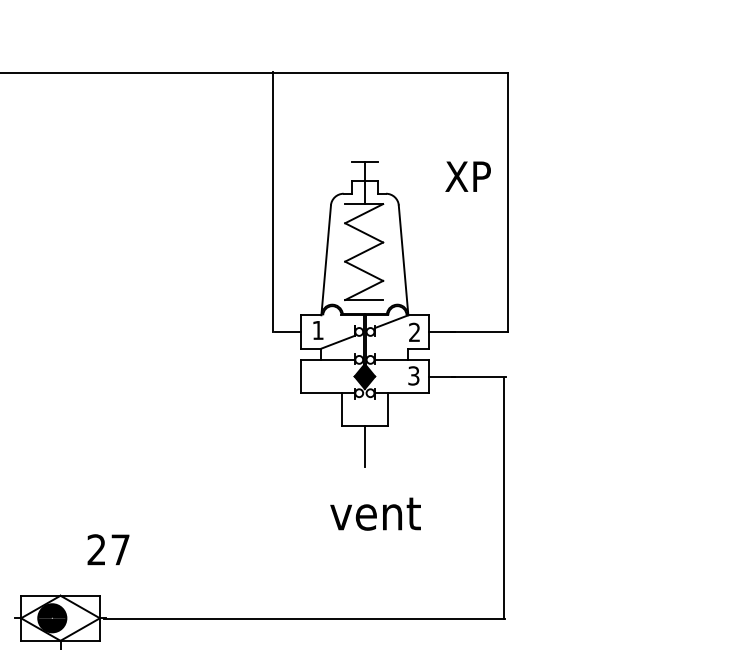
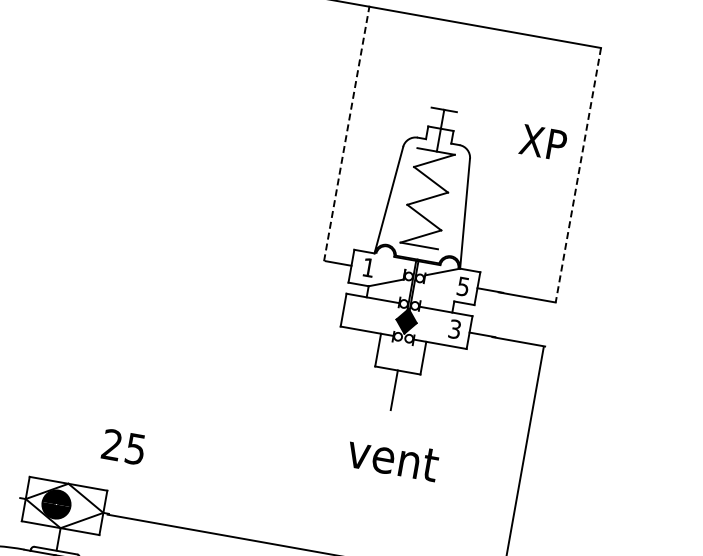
line: (273, 202) -> (347, 133), solid -> dashed
line: (508, 203) -> (578, 176), solid -> dashed
text: (414, 332) -> (463, 286), 2 -> 5
text: (120, 549) -> (135, 448), 27 -> 25

